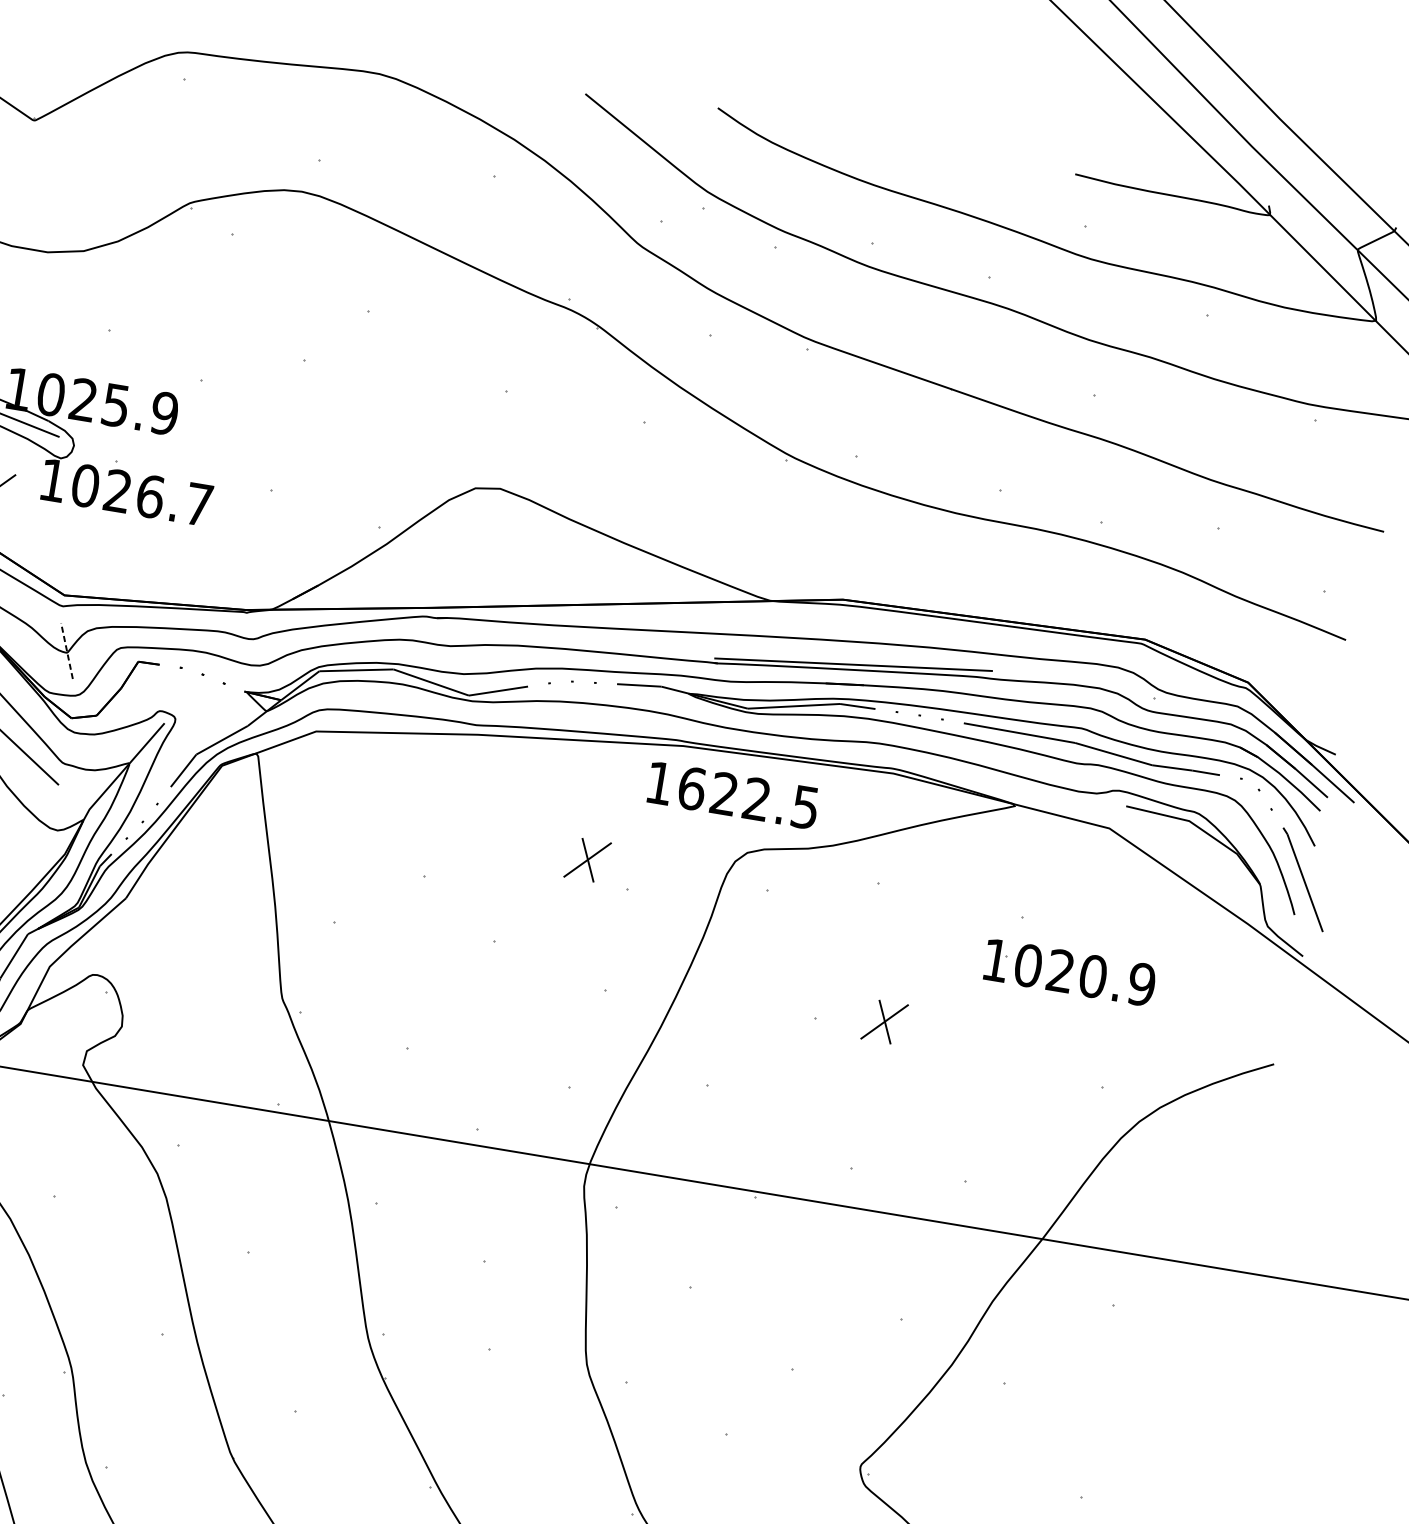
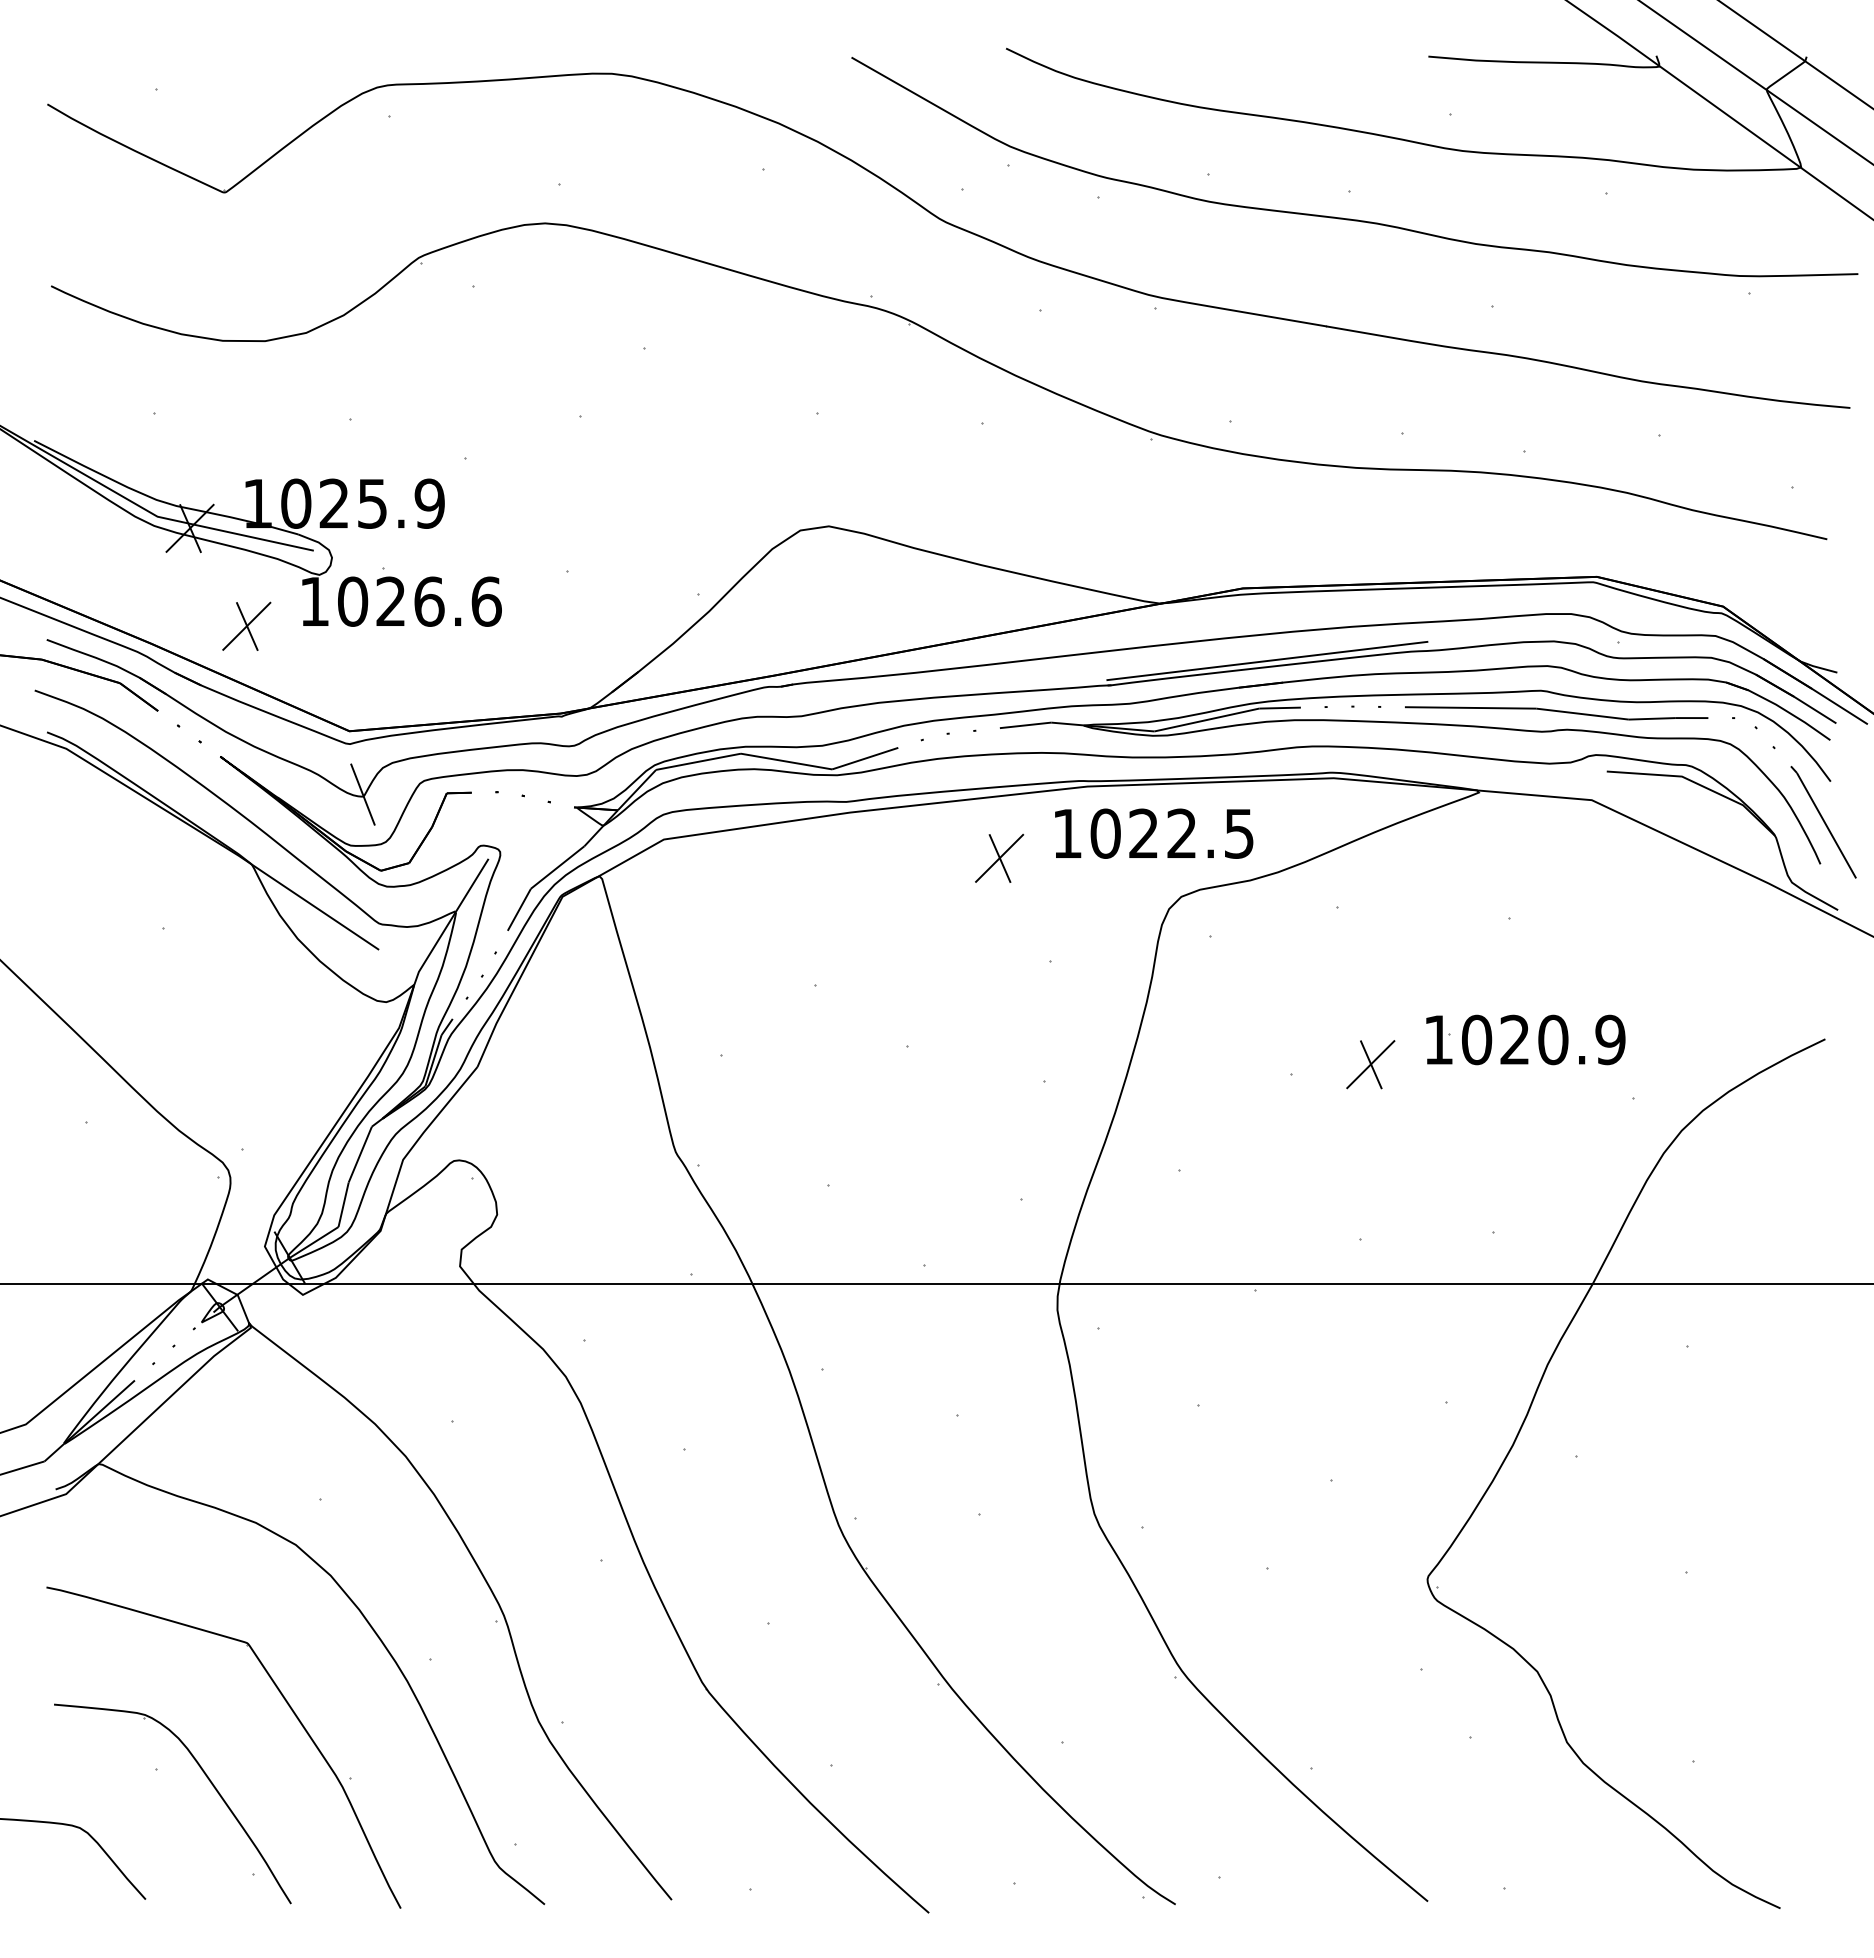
text: (199, 504) -> (486, 601), 1026.7 -> 1026.6
line: (66, 650) -> (362, 794), dashed -> solid
text: (691, 788) -> (1105, 833), 1622.5 -> 1022.5
part: (587, 859) -> (999, 857), moved
part: (1069, 972) -> (1525, 1039), moved

